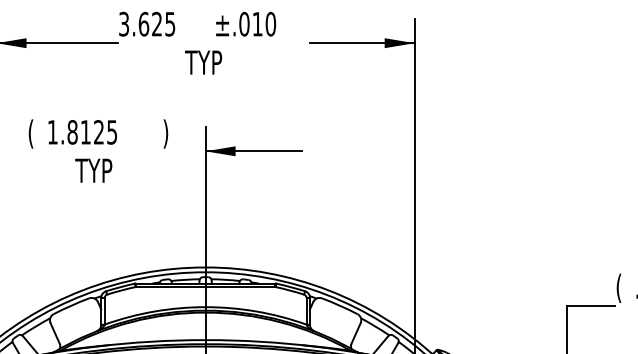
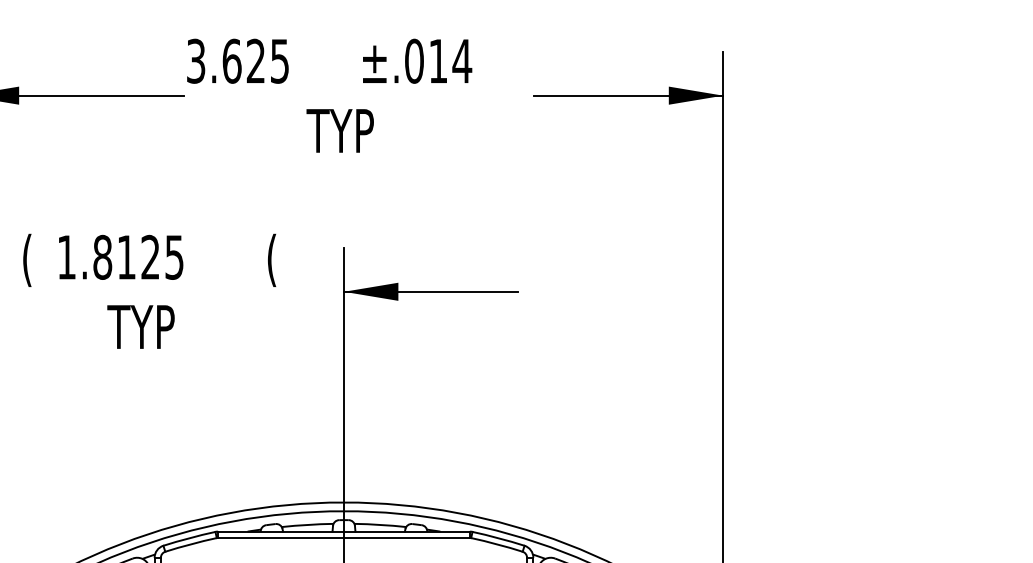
text: (270, 23) -> (461, 59), ±.010 -> ±.014
text: (165, 133) -> (271, 259), ) -> (

